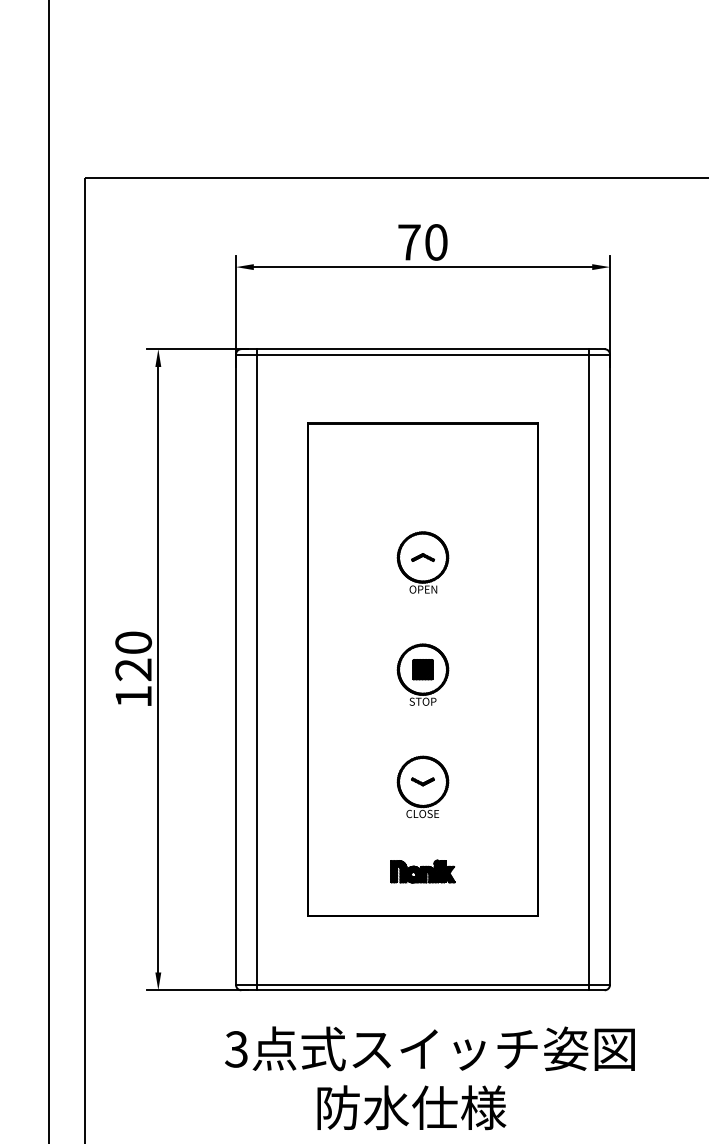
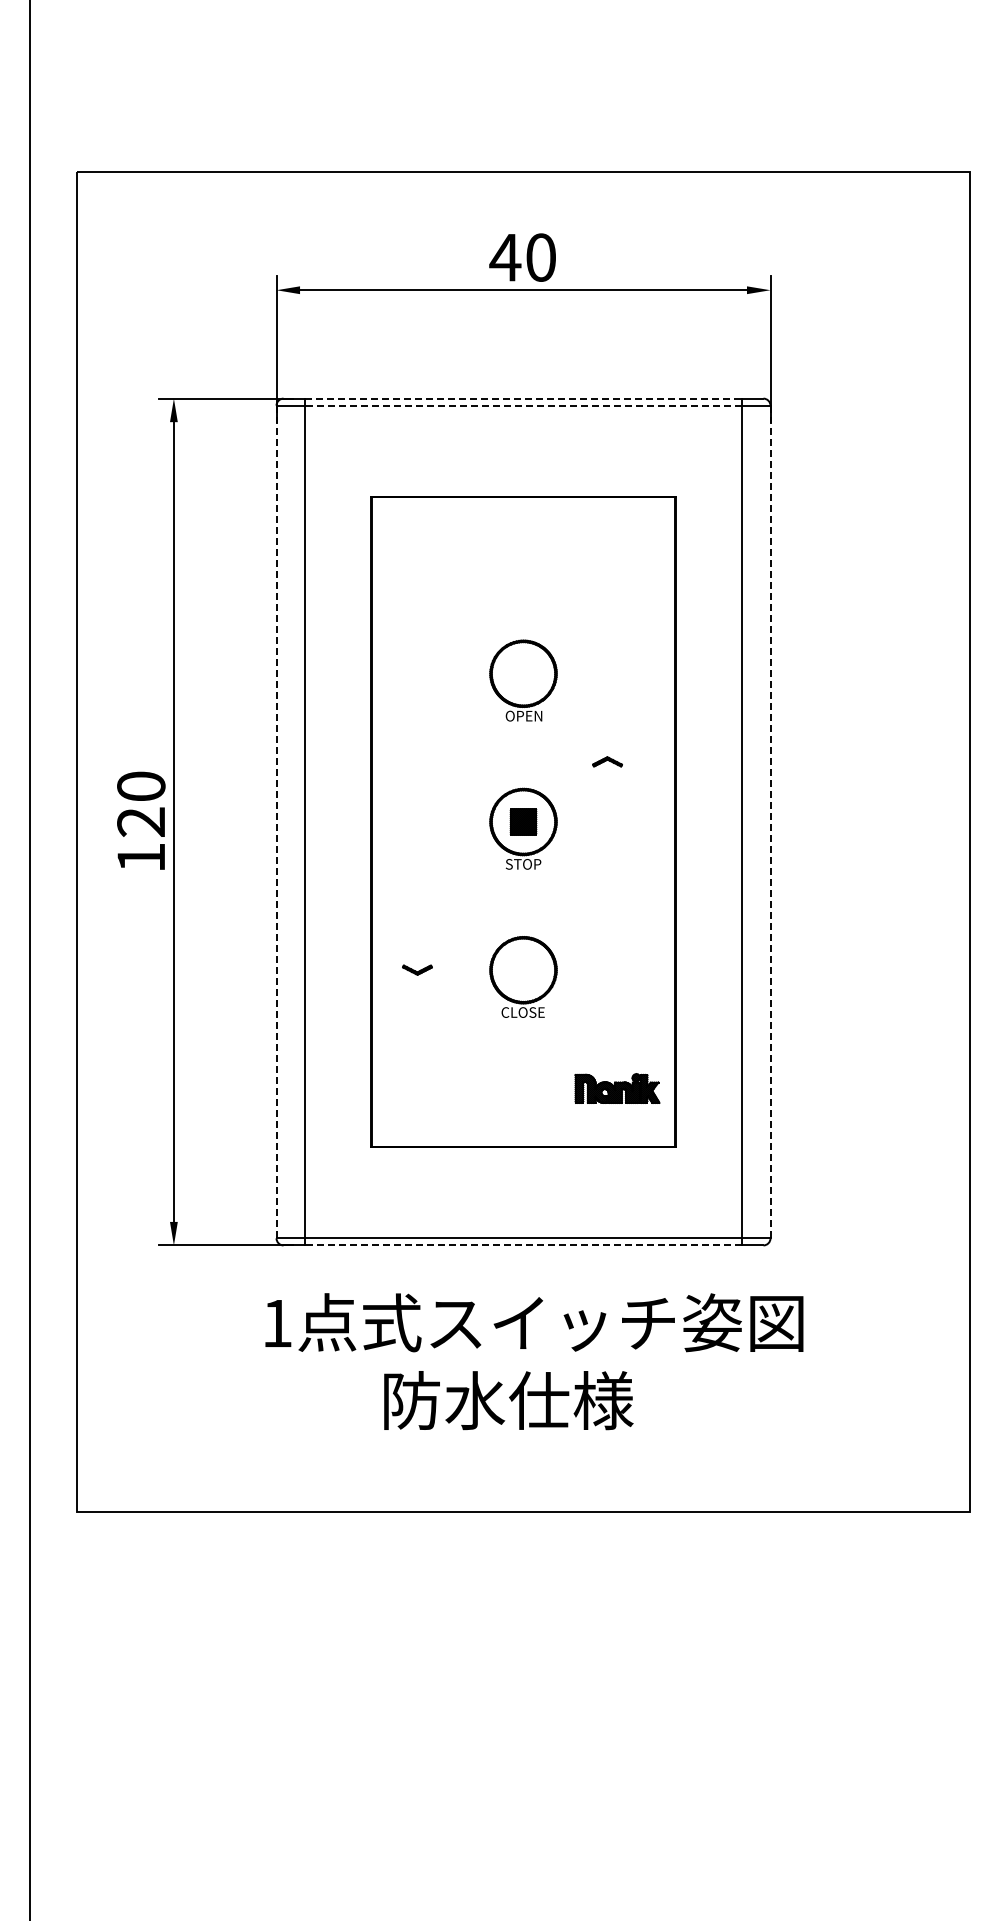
text: (409, 242) -> (505, 257), 70 -> 40
line: (423, 349) -> (523, 398), solid -> dashed
line: (423, 354) -> (523, 405), solid -> dashed
part: (423, 557) -> (607, 761), moved
line: (235, 669) -> (276, 821), solid -> dashed
line: (610, 670) -> (770, 822), solid -> dashed
part: (423, 781) -> (417, 969), moved
part: (423, 871) -> (617, 1088), moved
line: (423, 990) -> (523, 1245), solid -> dashed
text: (235, 1049) -> (276, 1323), 3 -> 1

